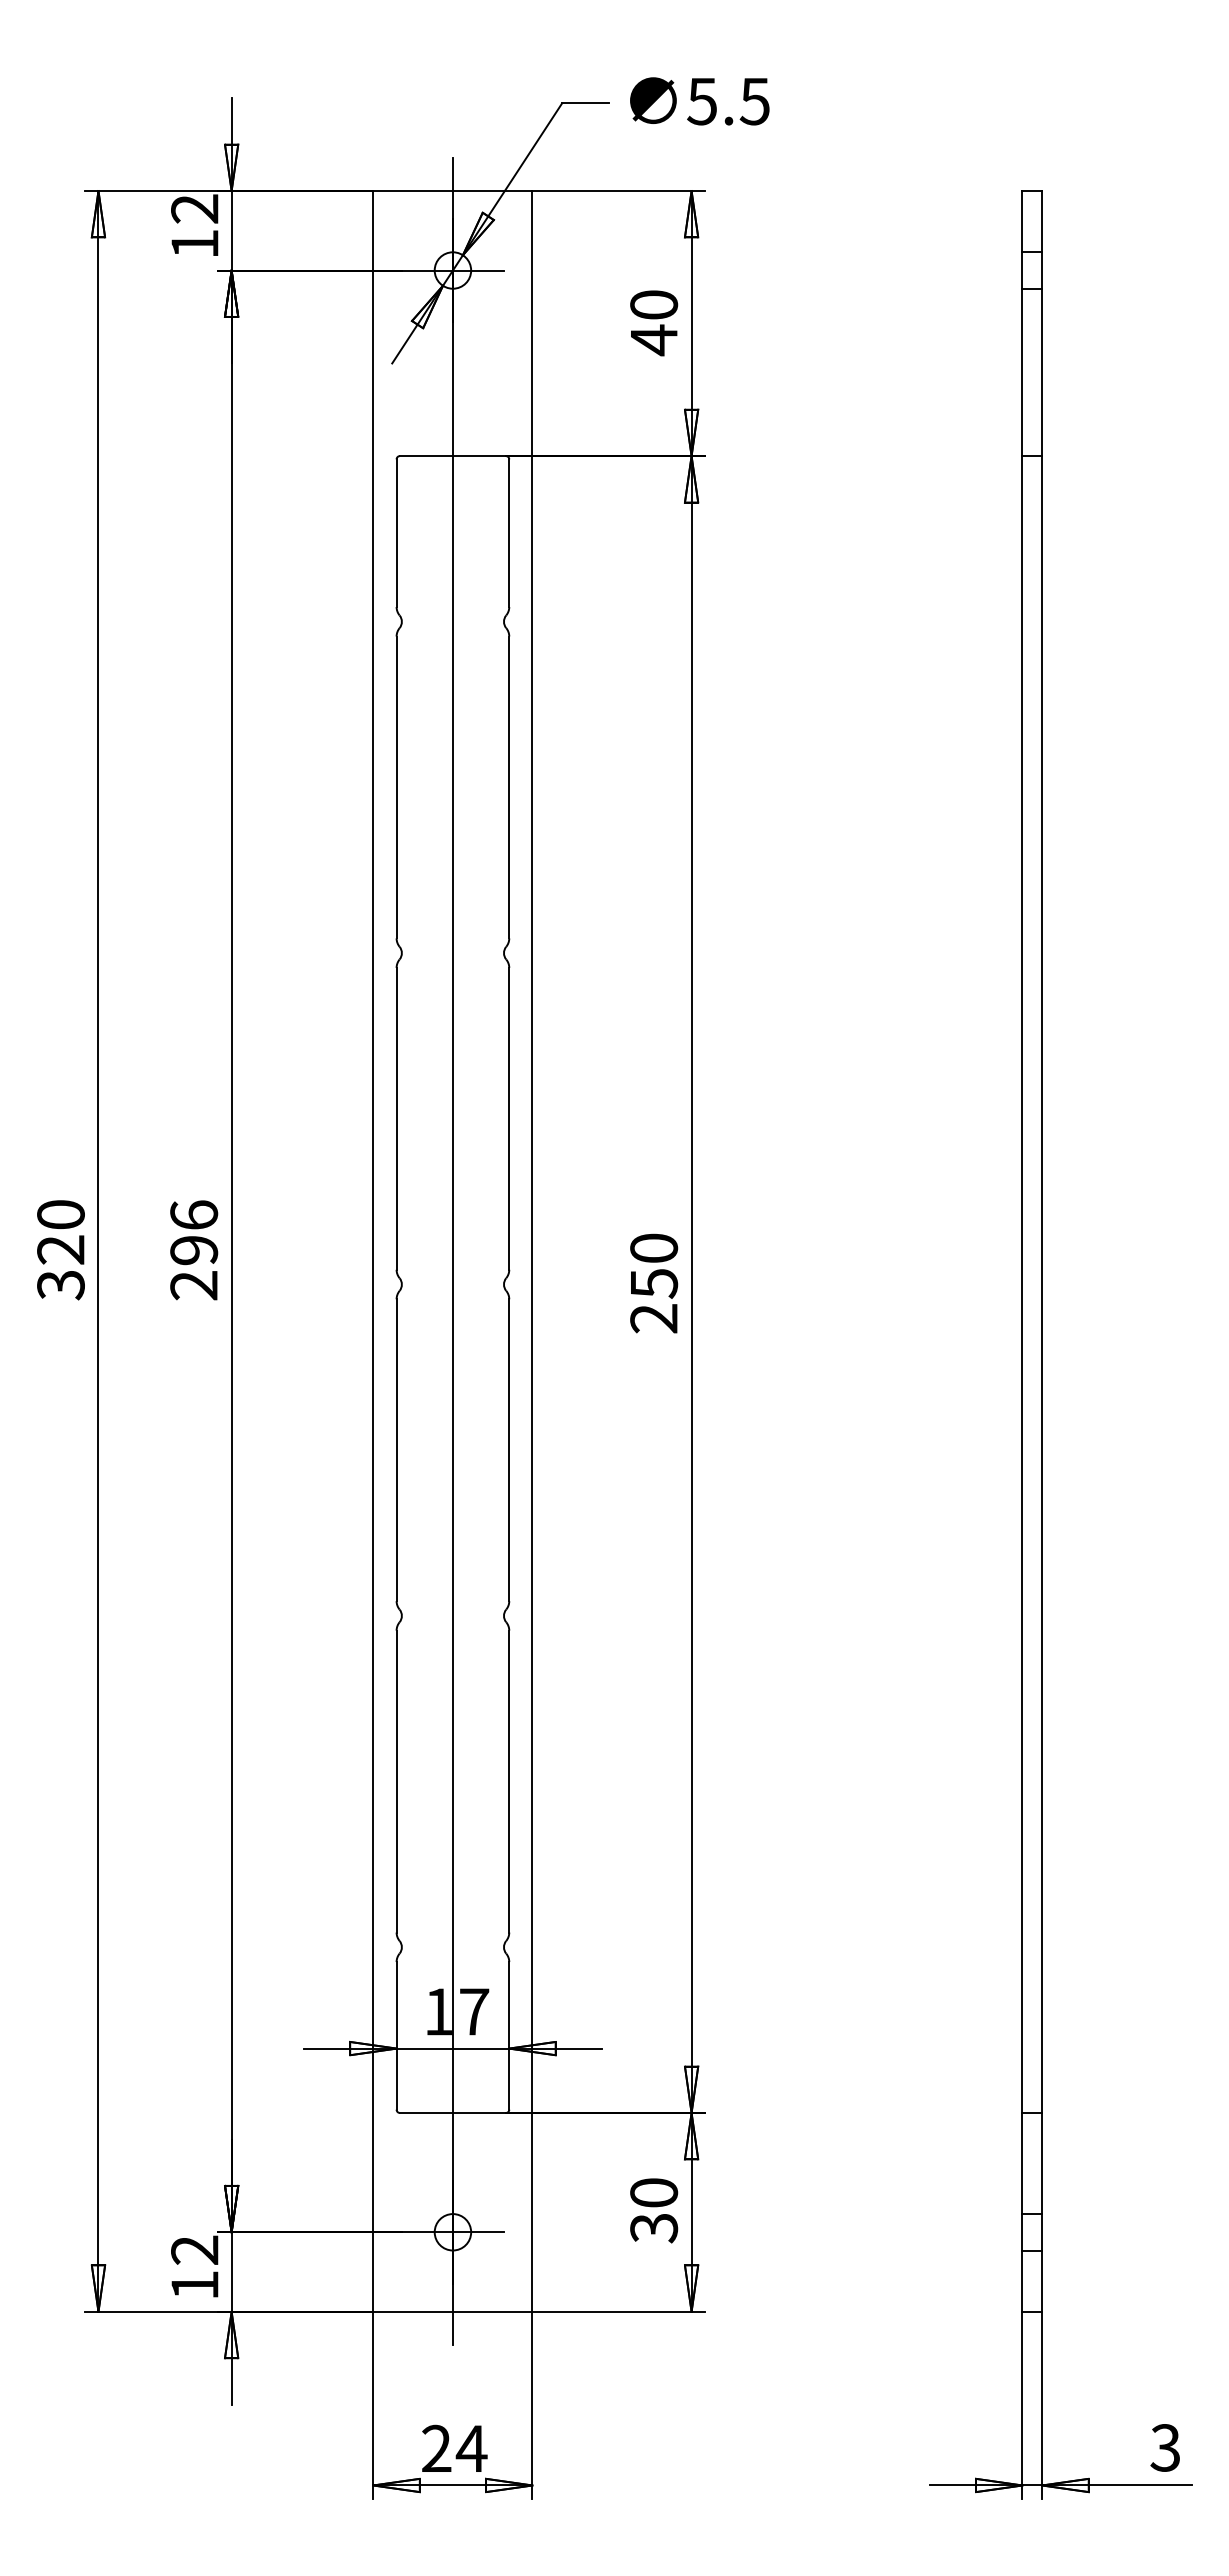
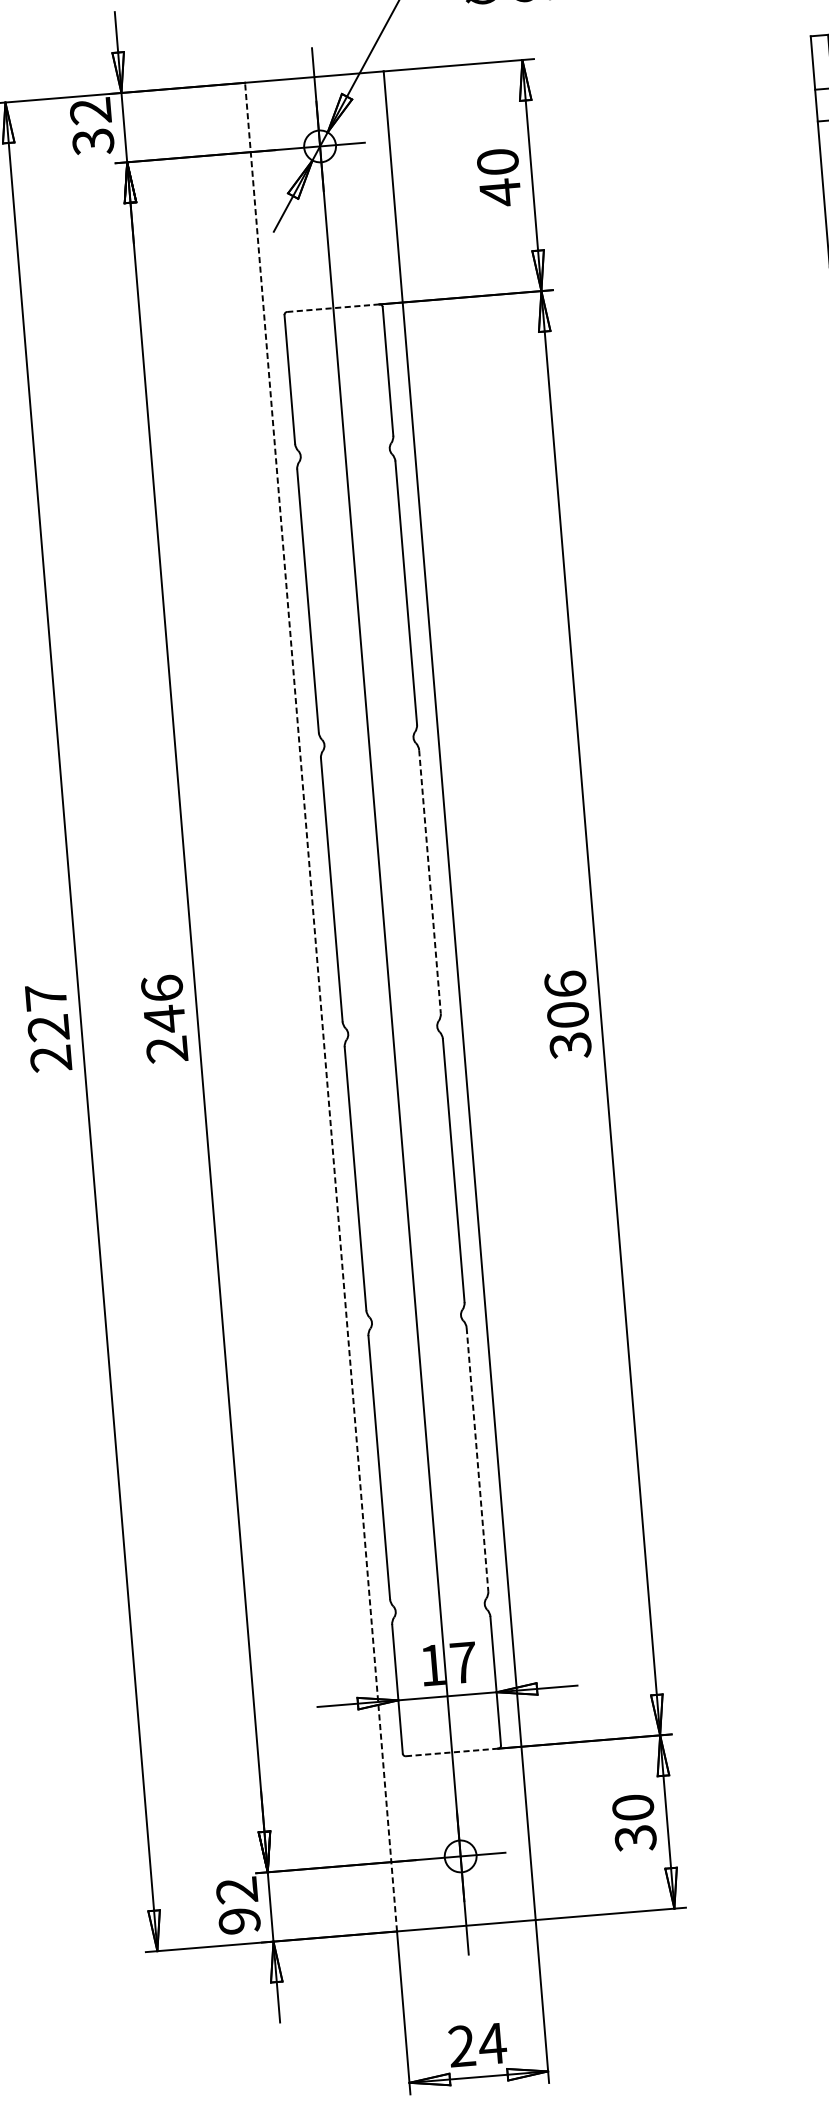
text: (194, 244) -> (92, 142), 12 -> 32
line: (453, 456) -> (333, 308), solid -> dashed
line: (509, 1118) -> (430, 881), solid -> dashed
text: (60, 1250) -> (48, 1028), 320 -> 227
text: (194, 1250) -> (165, 1019), 296 -> 246
line: (373, 1250) -> (321, 1006), solid -> dashed
text: (654, 1283) -> (568, 1014), 250 -> 306
line: (509, 1781) -> (477, 1459), solid -> dashed
line: (452, 2112) -> (451, 1752), solid -> dashed
text: (194, 2285) -> (239, 1921), 12 -> 92

